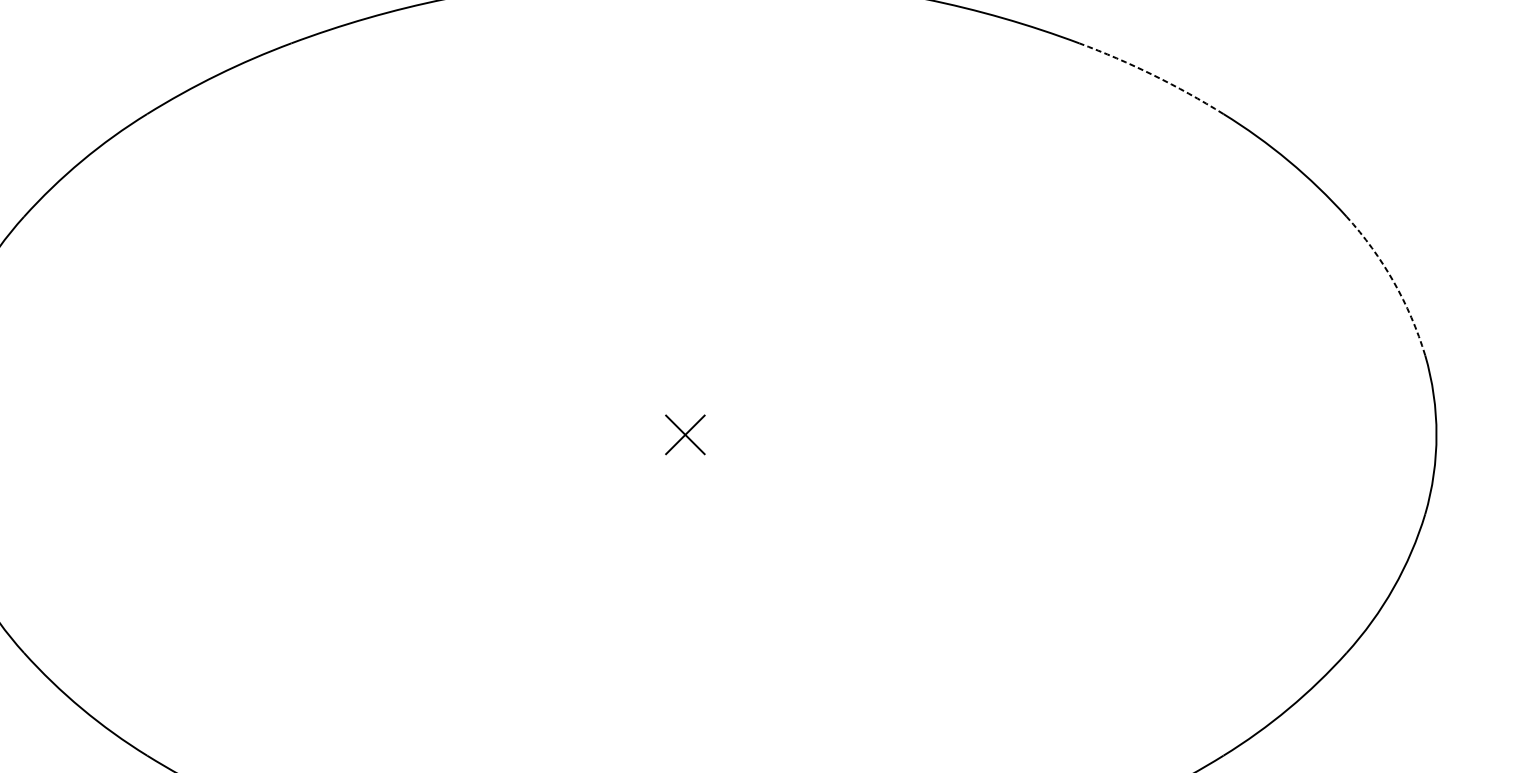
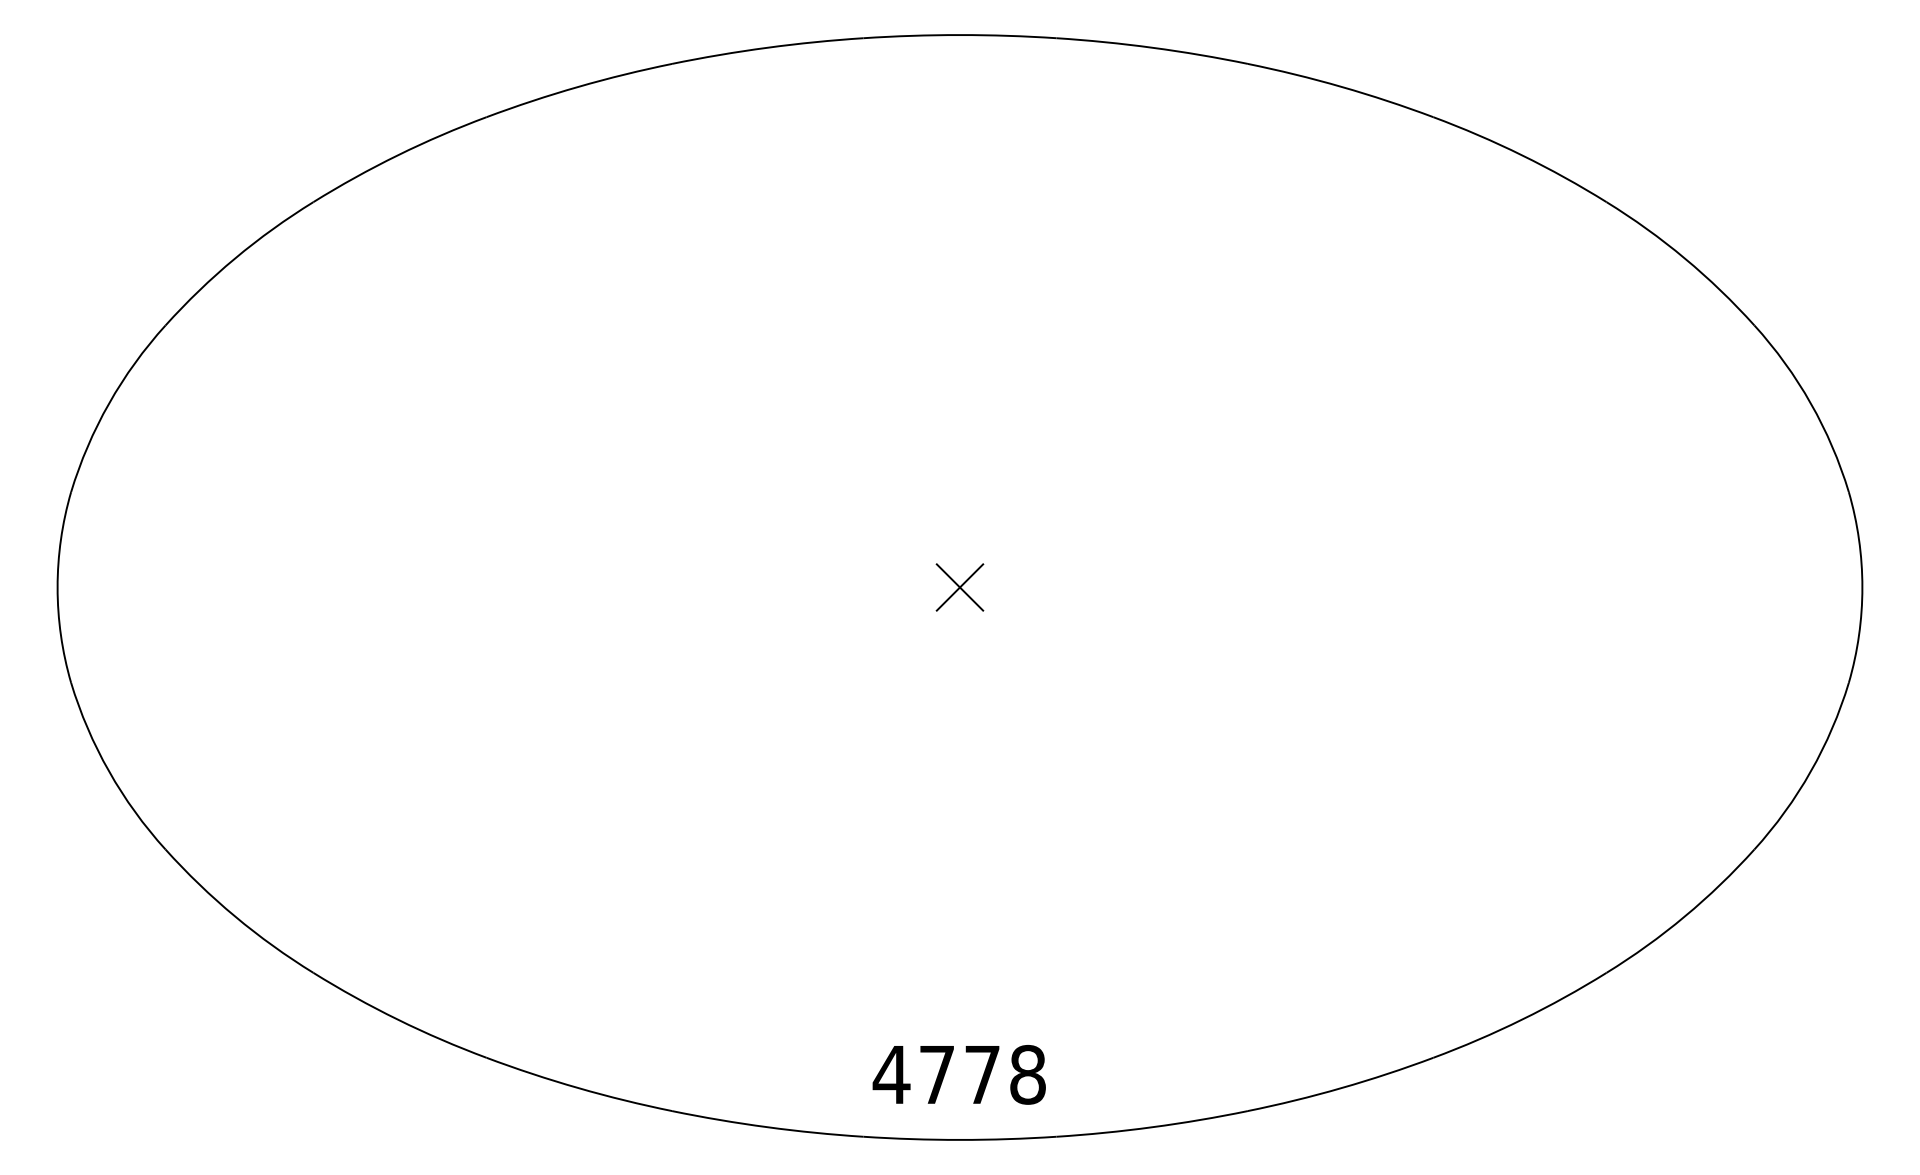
arc: (1153, 75) -> (1522, 155), dashed -> solid
arc: (1393, 281) -> (1810, 403), dashed -> solid

